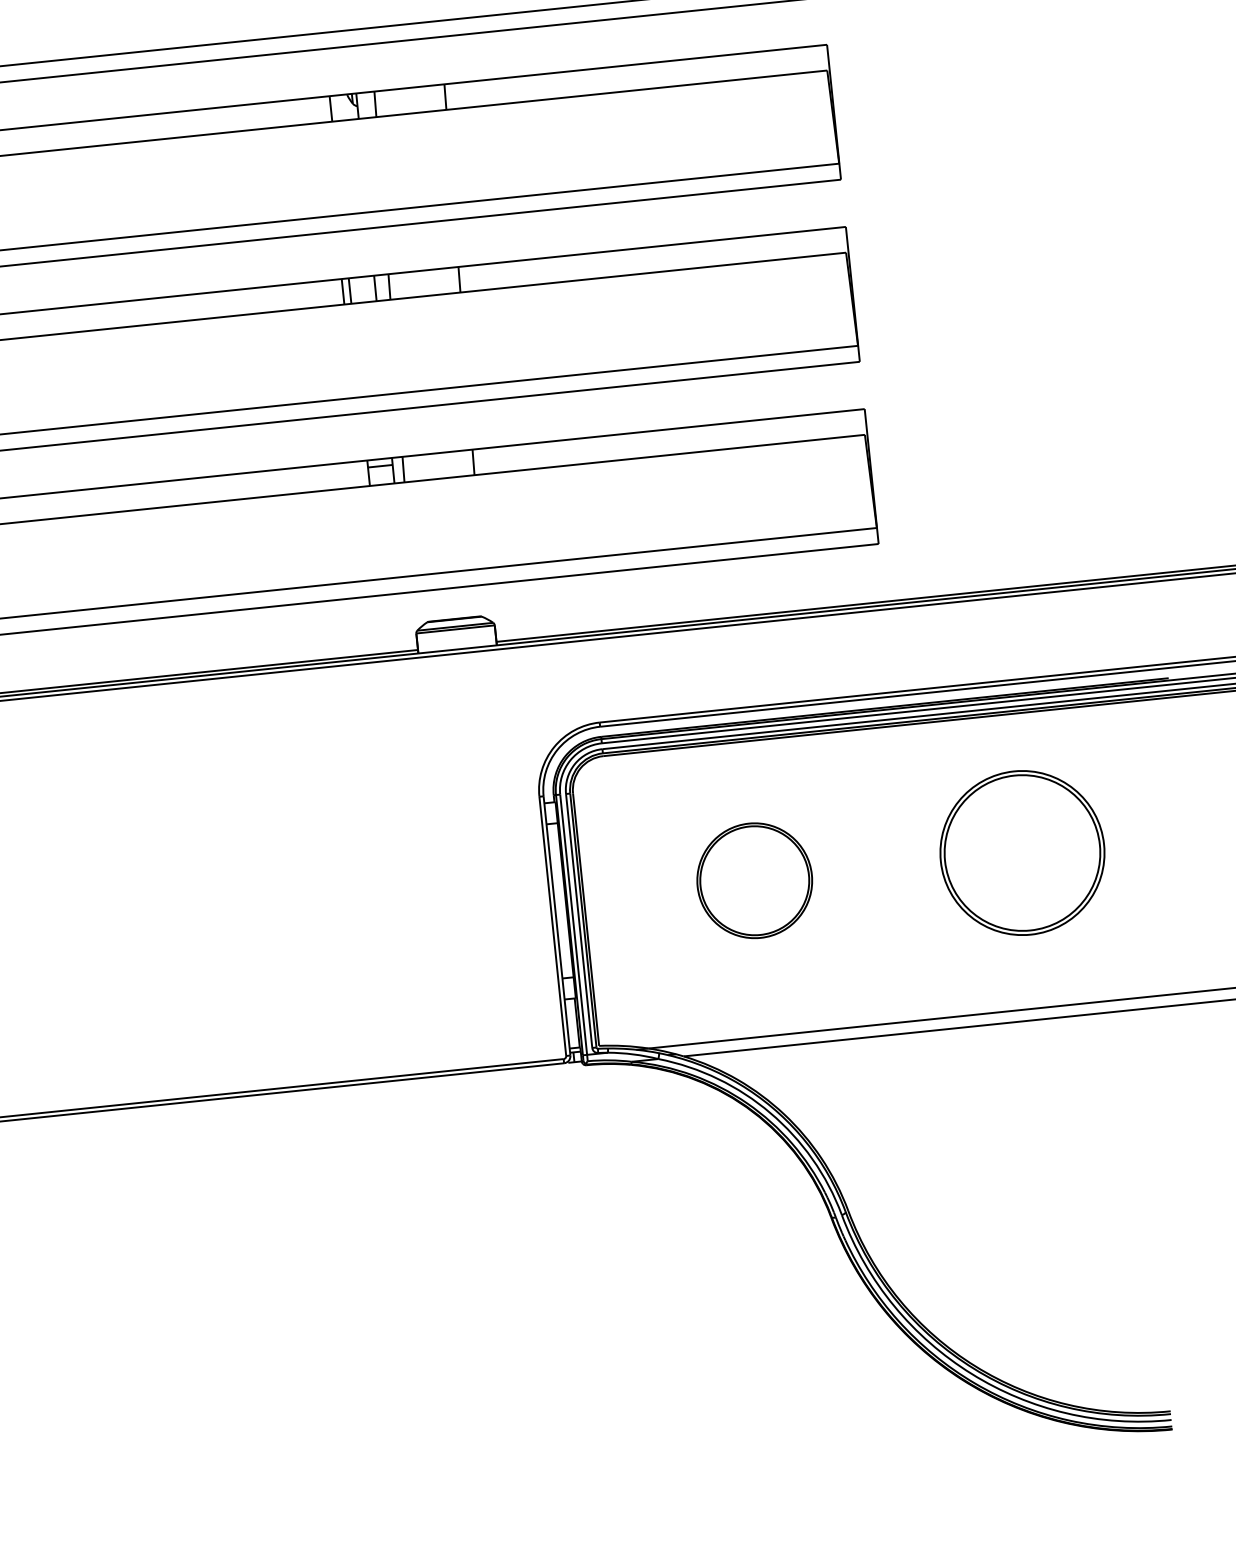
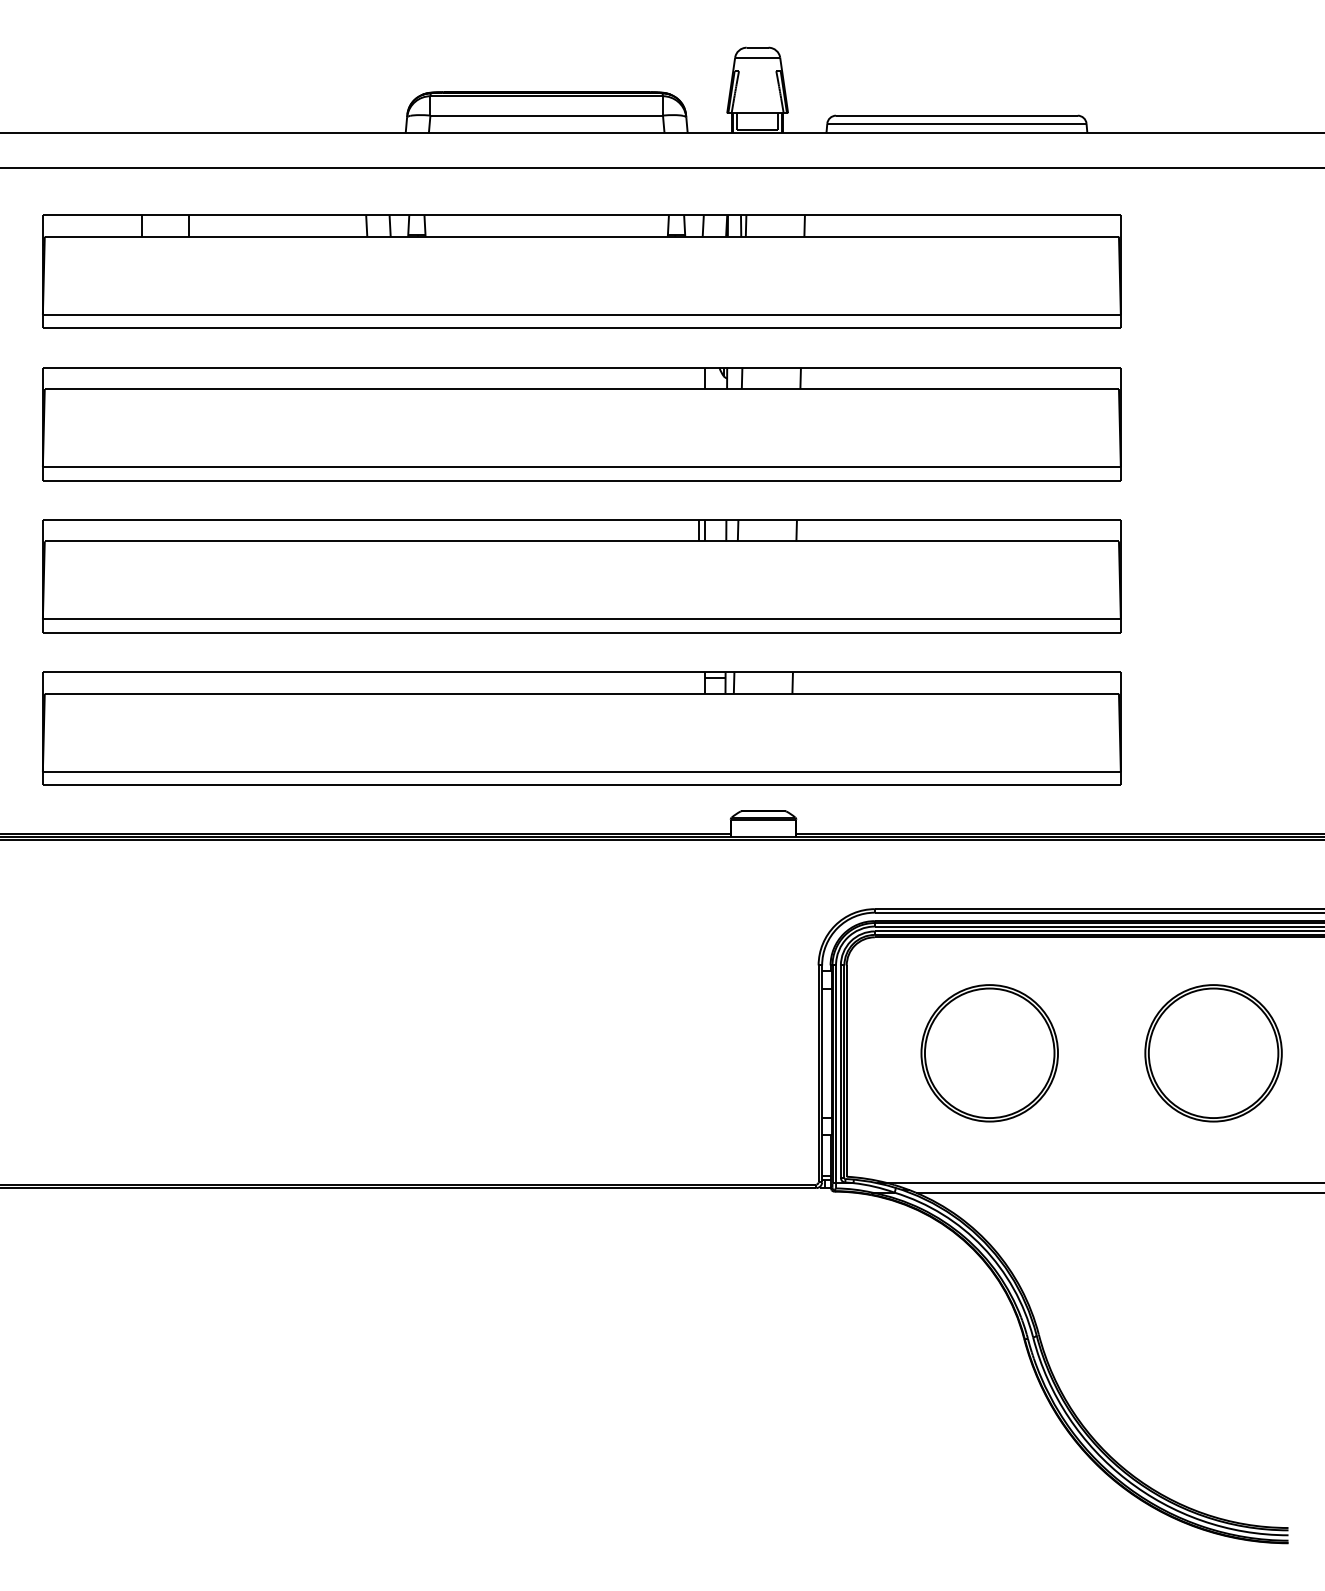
part: (754, 880) -> (989, 1053), size x1.43

